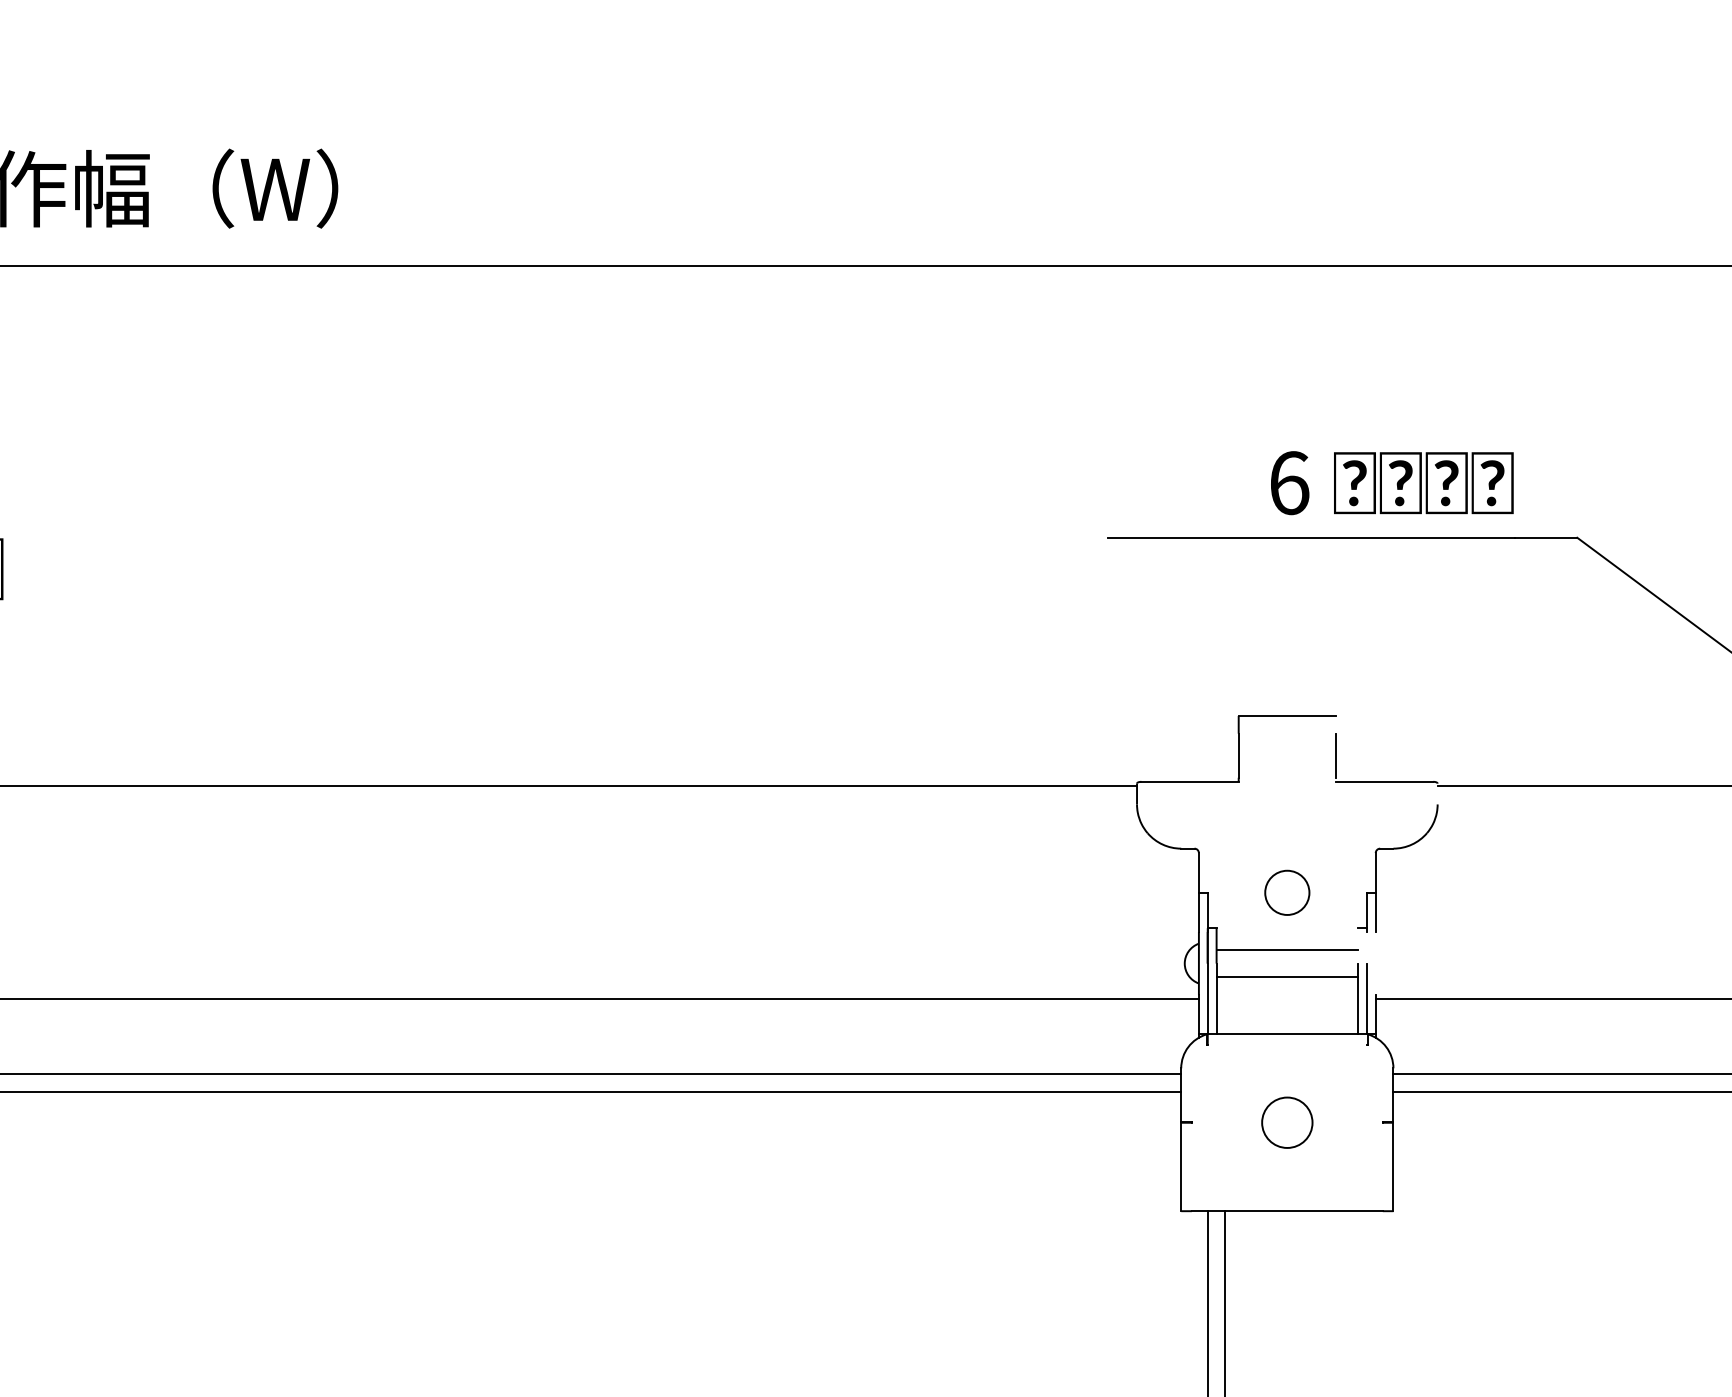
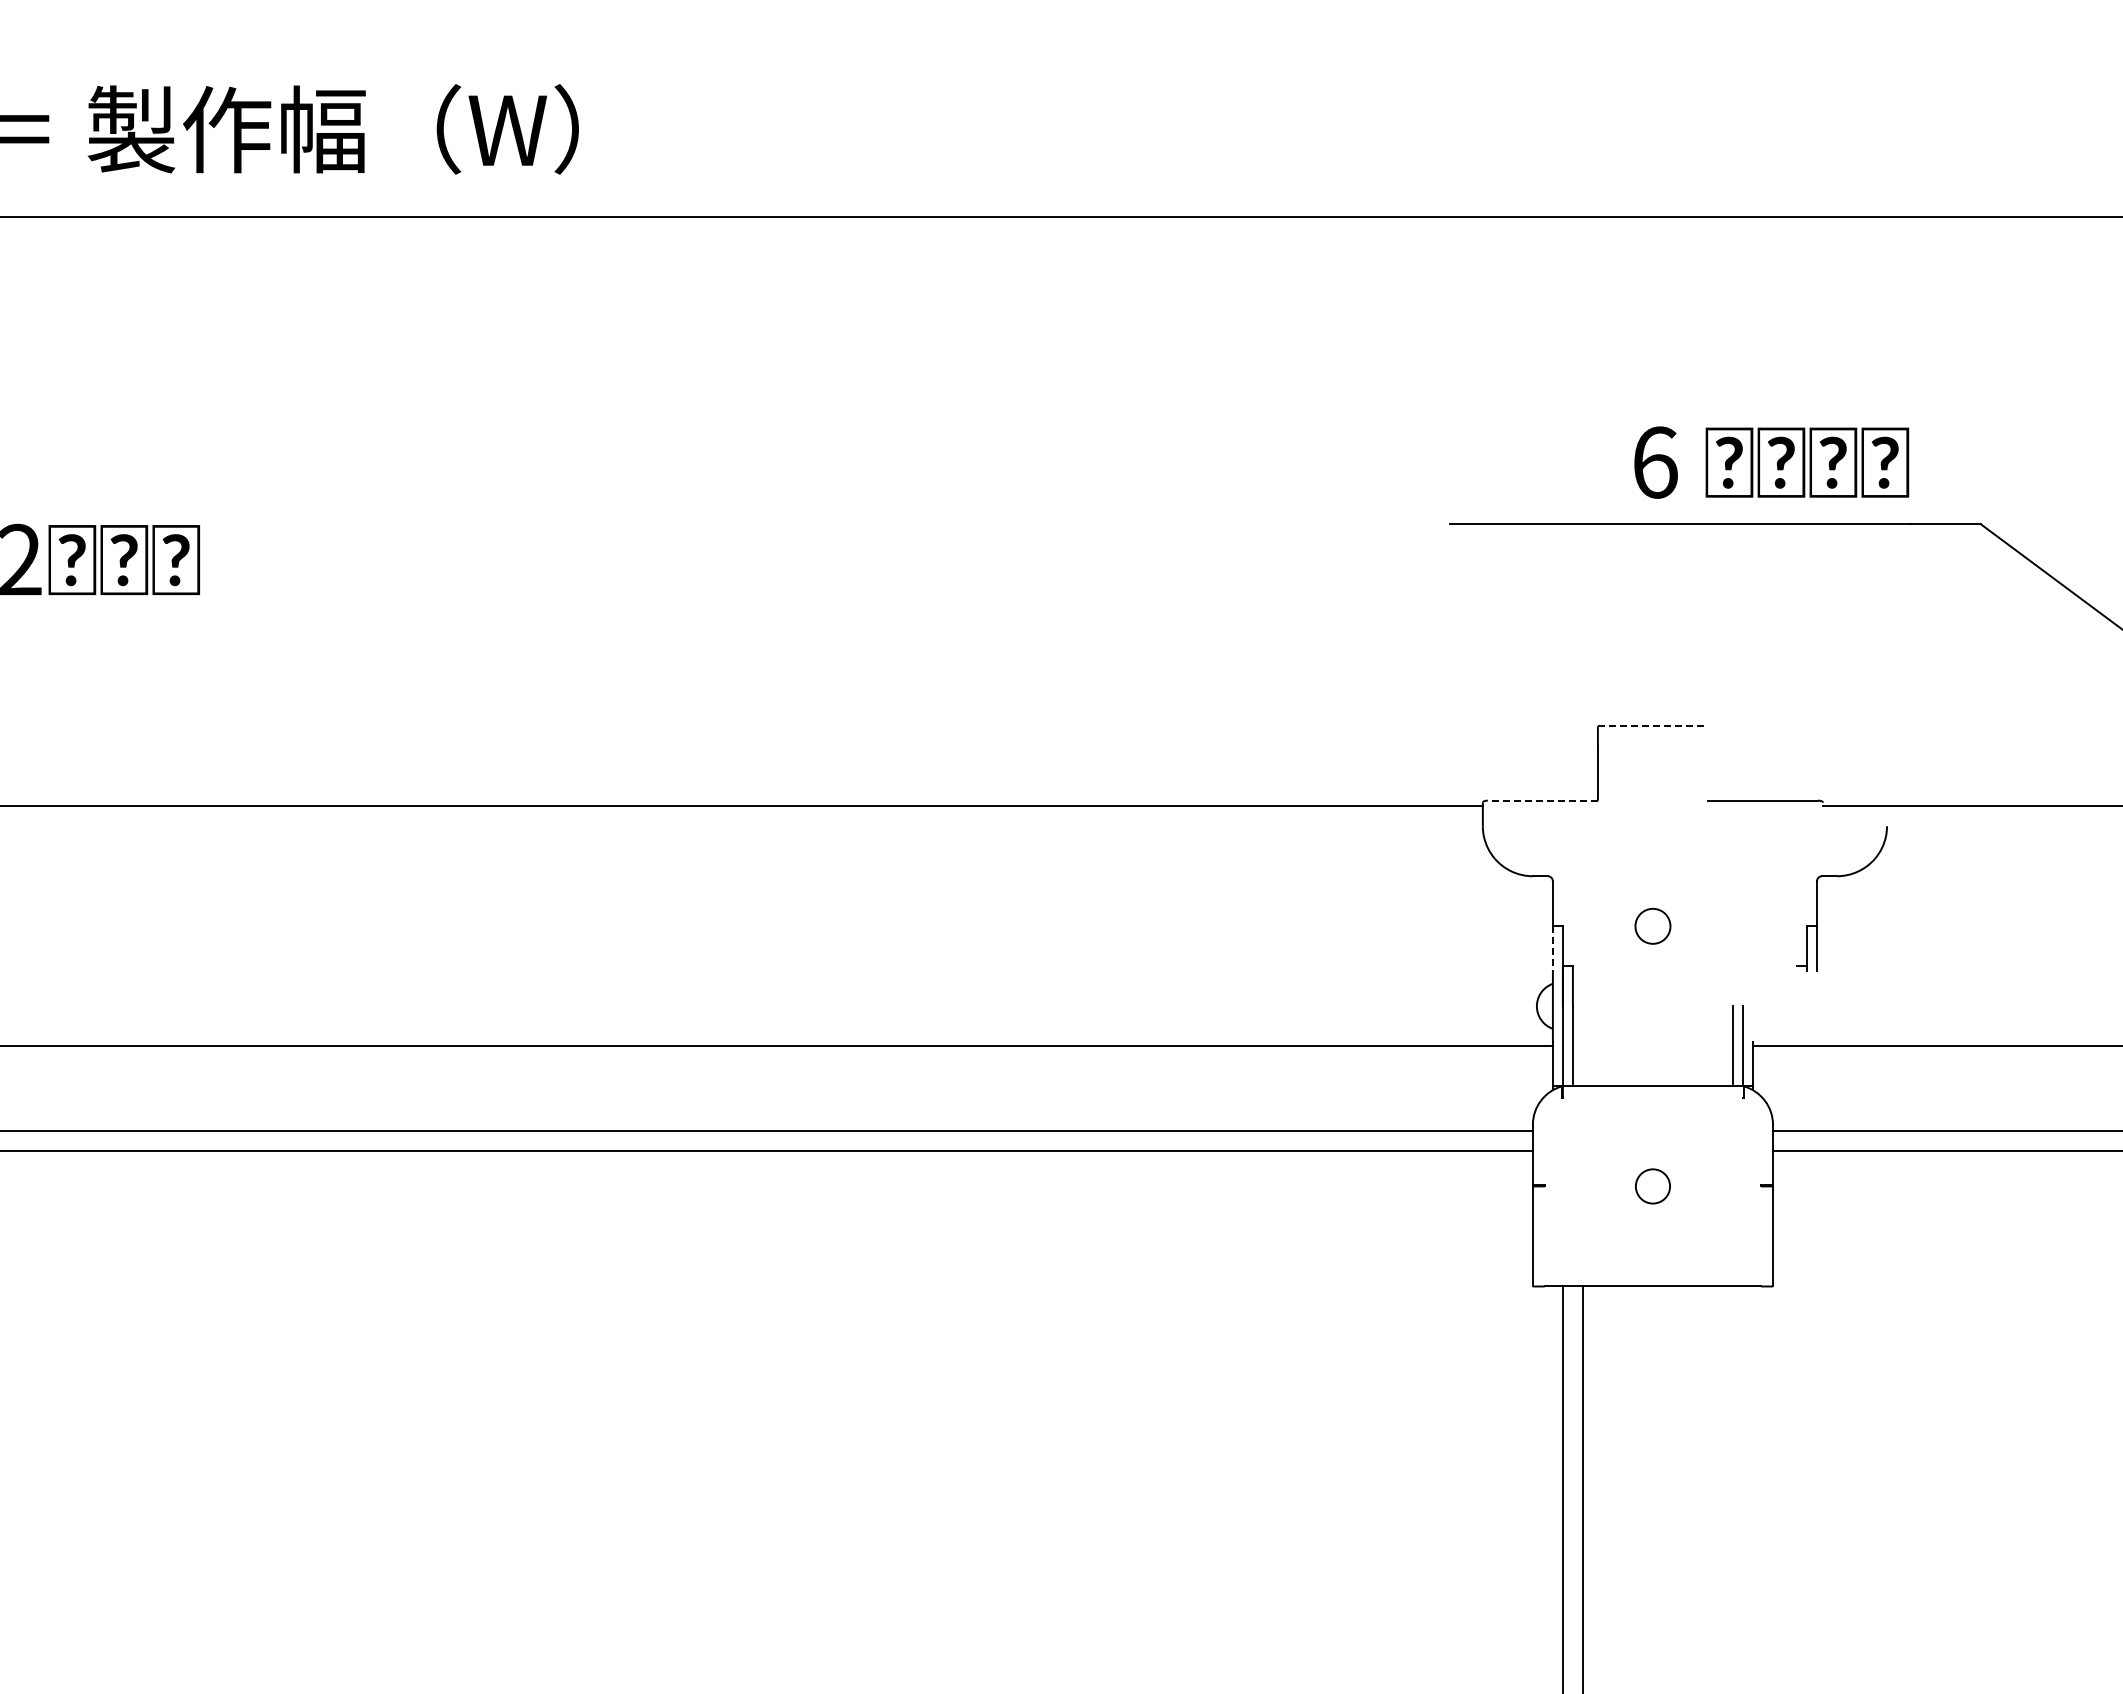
line: (1287, 716) -> (1653, 726), solid -> dashed
line: (1335, 756) -> (1707, 771), removed
line: (1189, 781) -> (1542, 800), solid -> dashed
part: (1395, 849) -> (1839, 877), moved
circle: (1286, 893) -> (1652, 926), size x0.7
line: (1198, 912) -> (1552, 948), solid -> dashed
line: (1286, 950) -> (1652, 991), removed
line: (1286, 977) -> (1652, 1021), removed
circle: (1286, 1122) -> (1652, 1186), size x0.6

